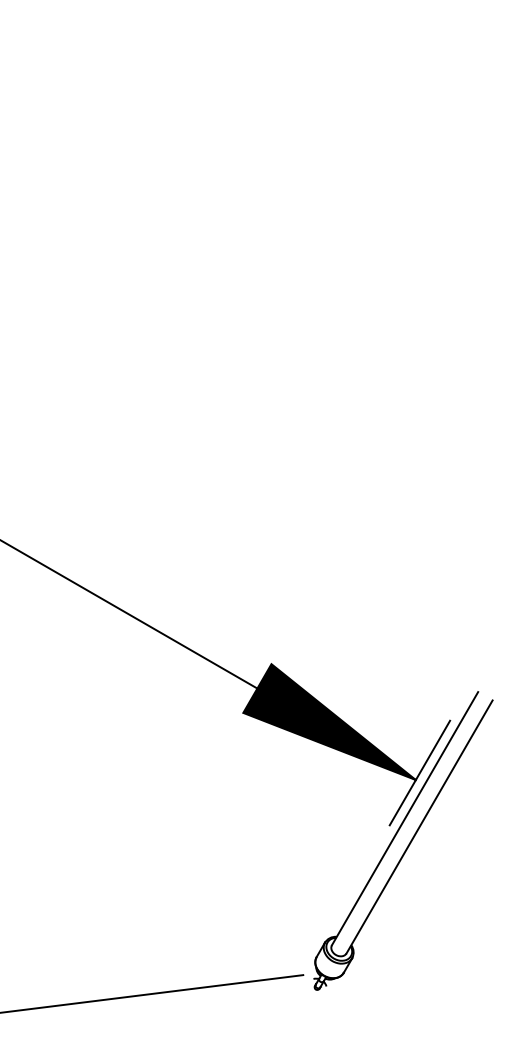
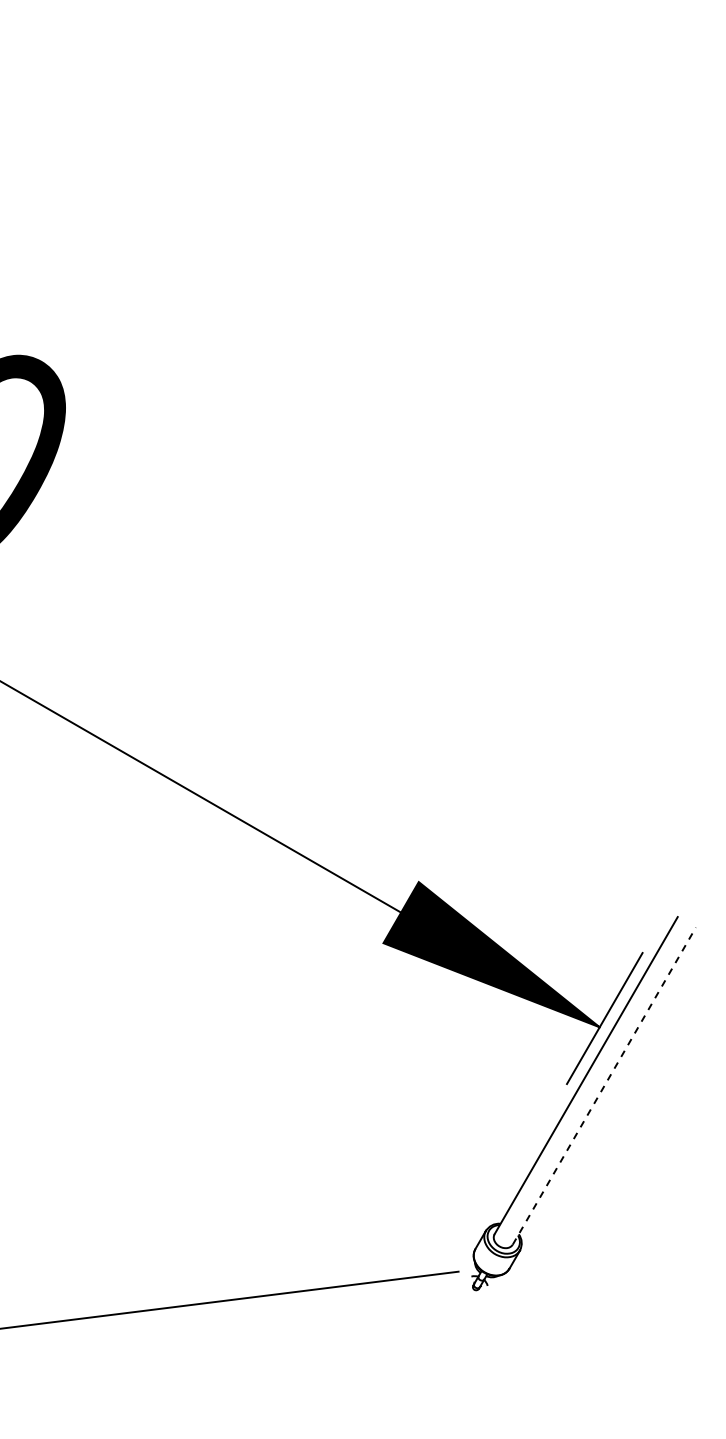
line: (419, 826) -> (604, 1085), solid -> dashed

